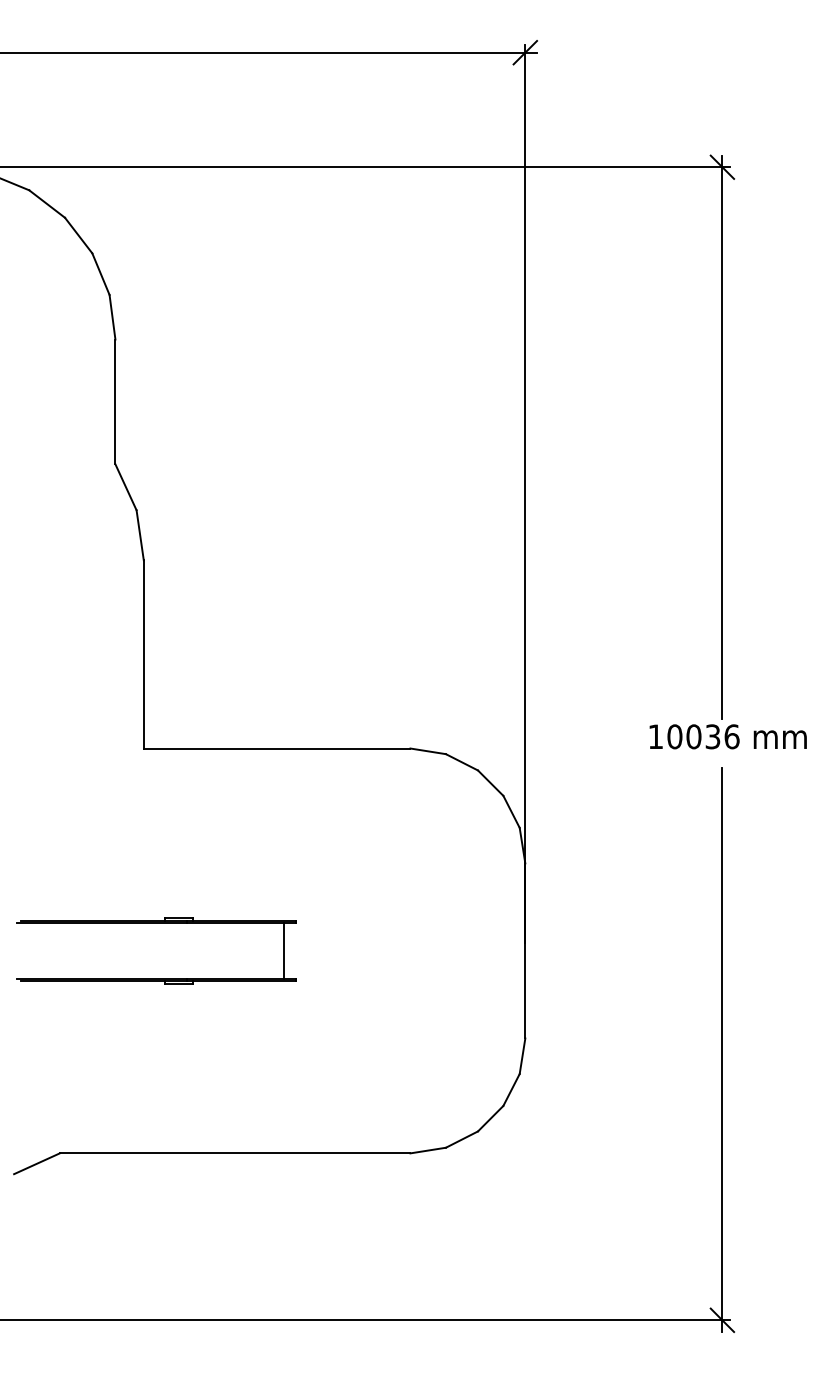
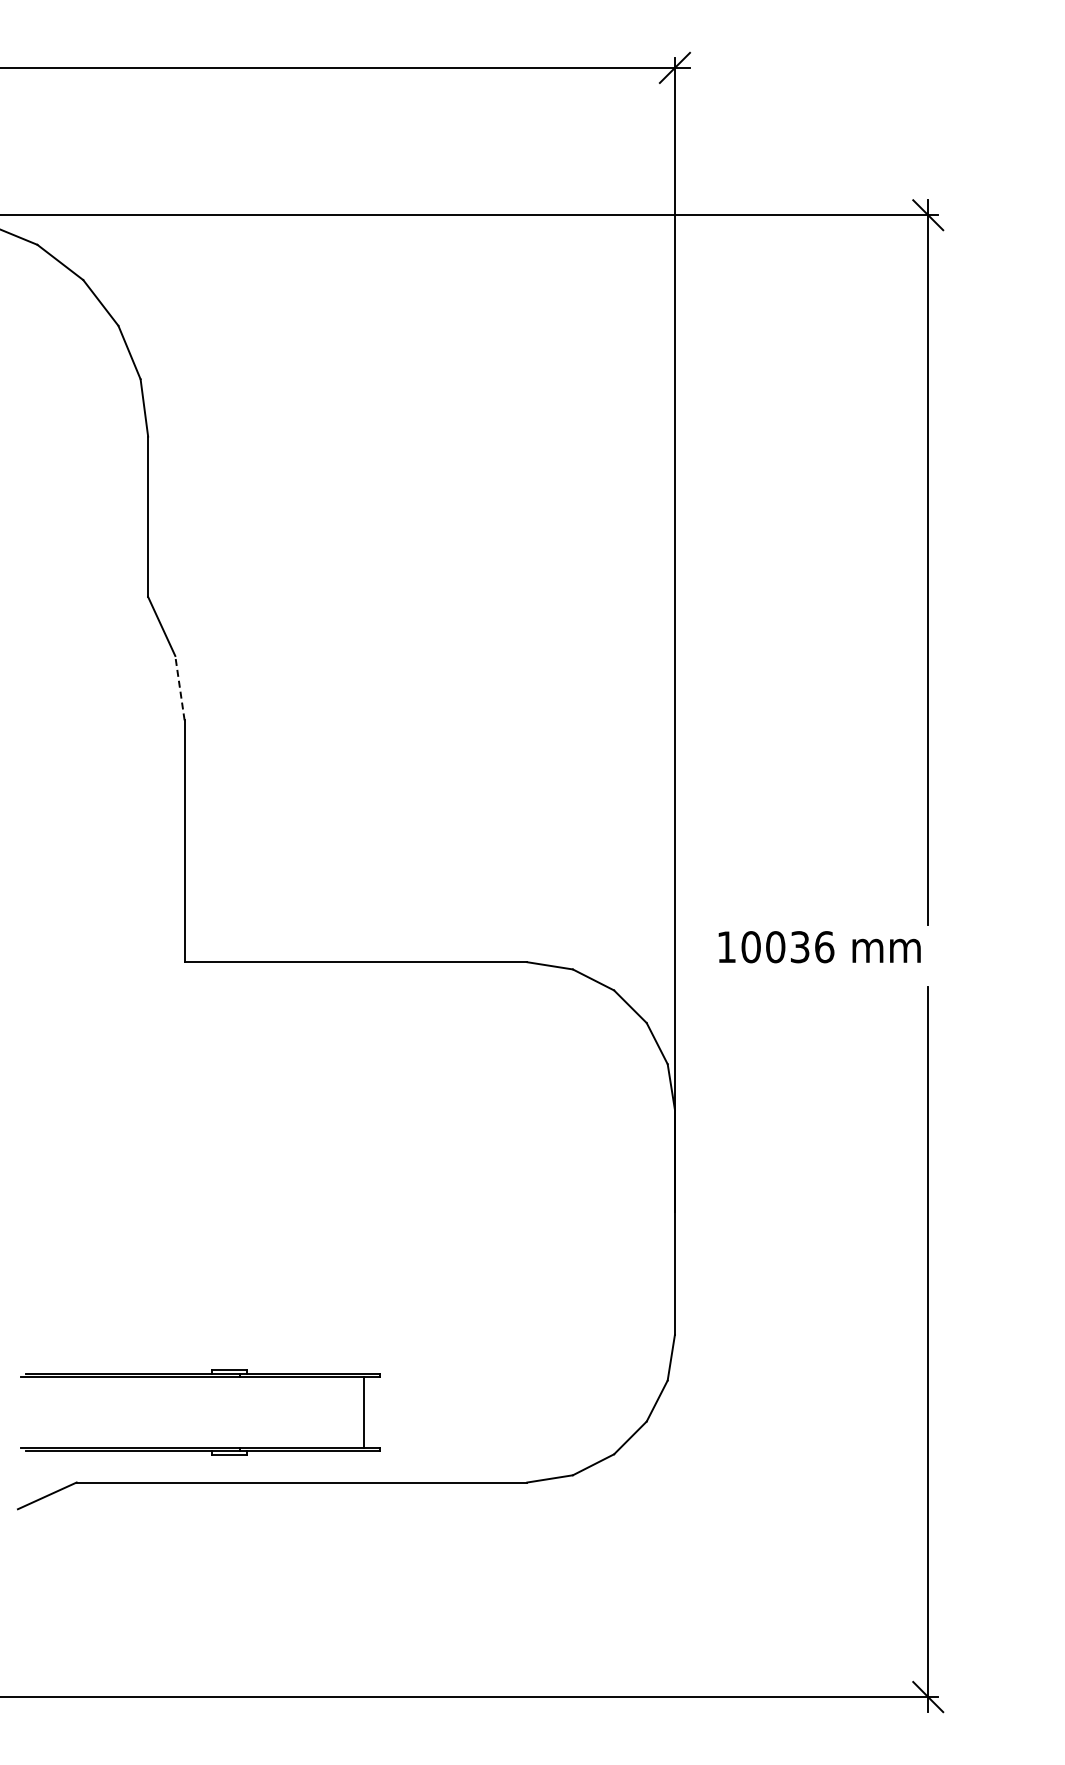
line: (139, 535) -> (179, 688), solid -> dashed
text: (728, 737) -> (819, 947), moved
part: (156, 923) -> (200, 1377), moved

